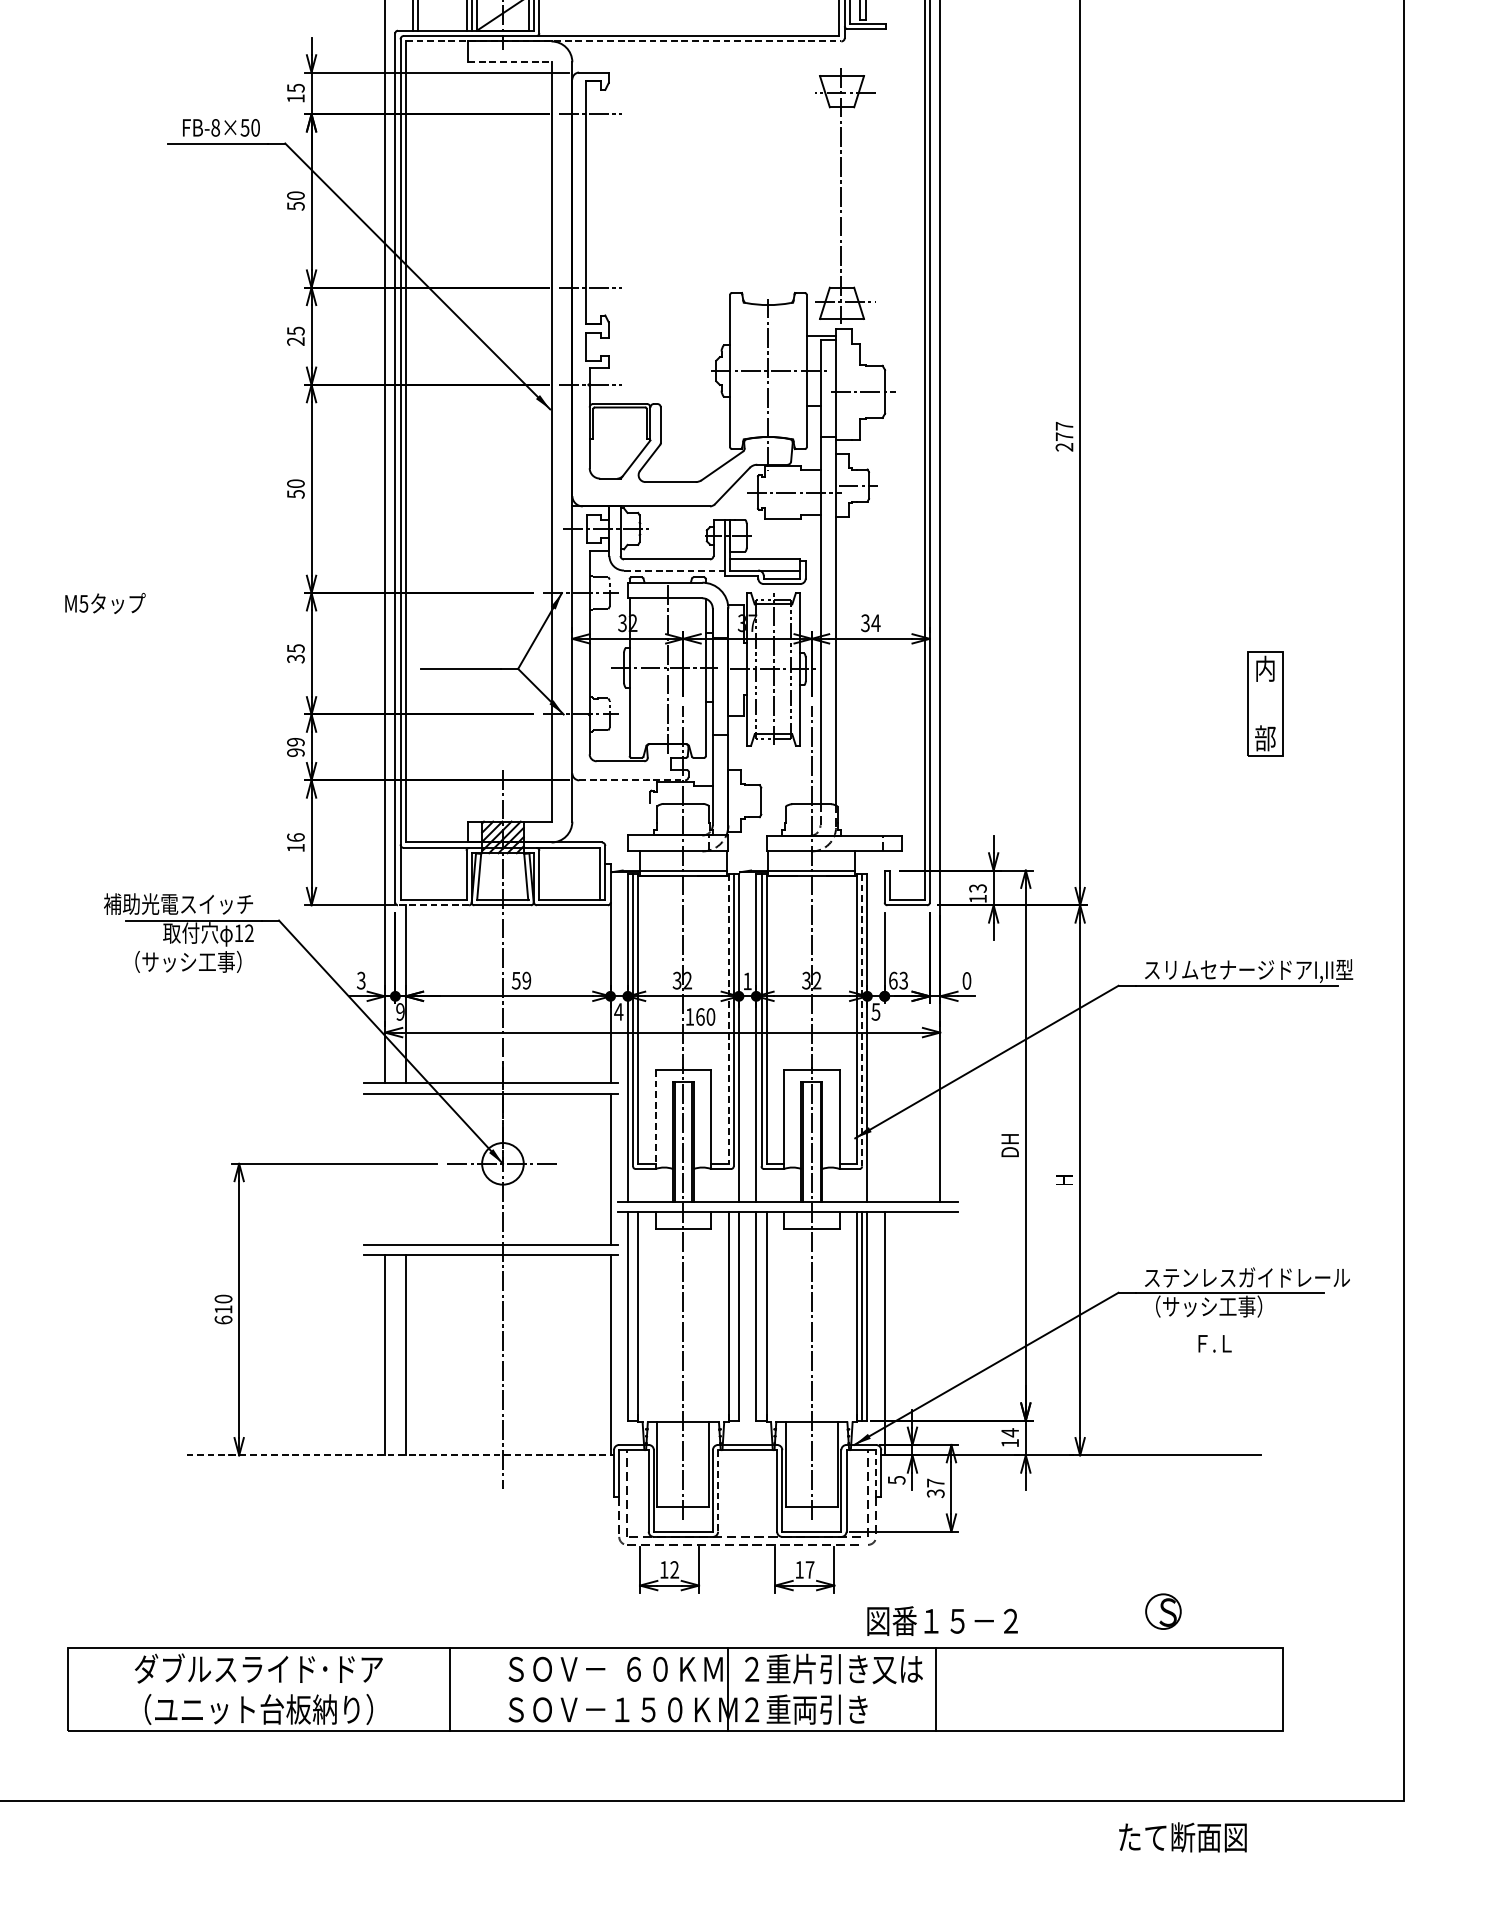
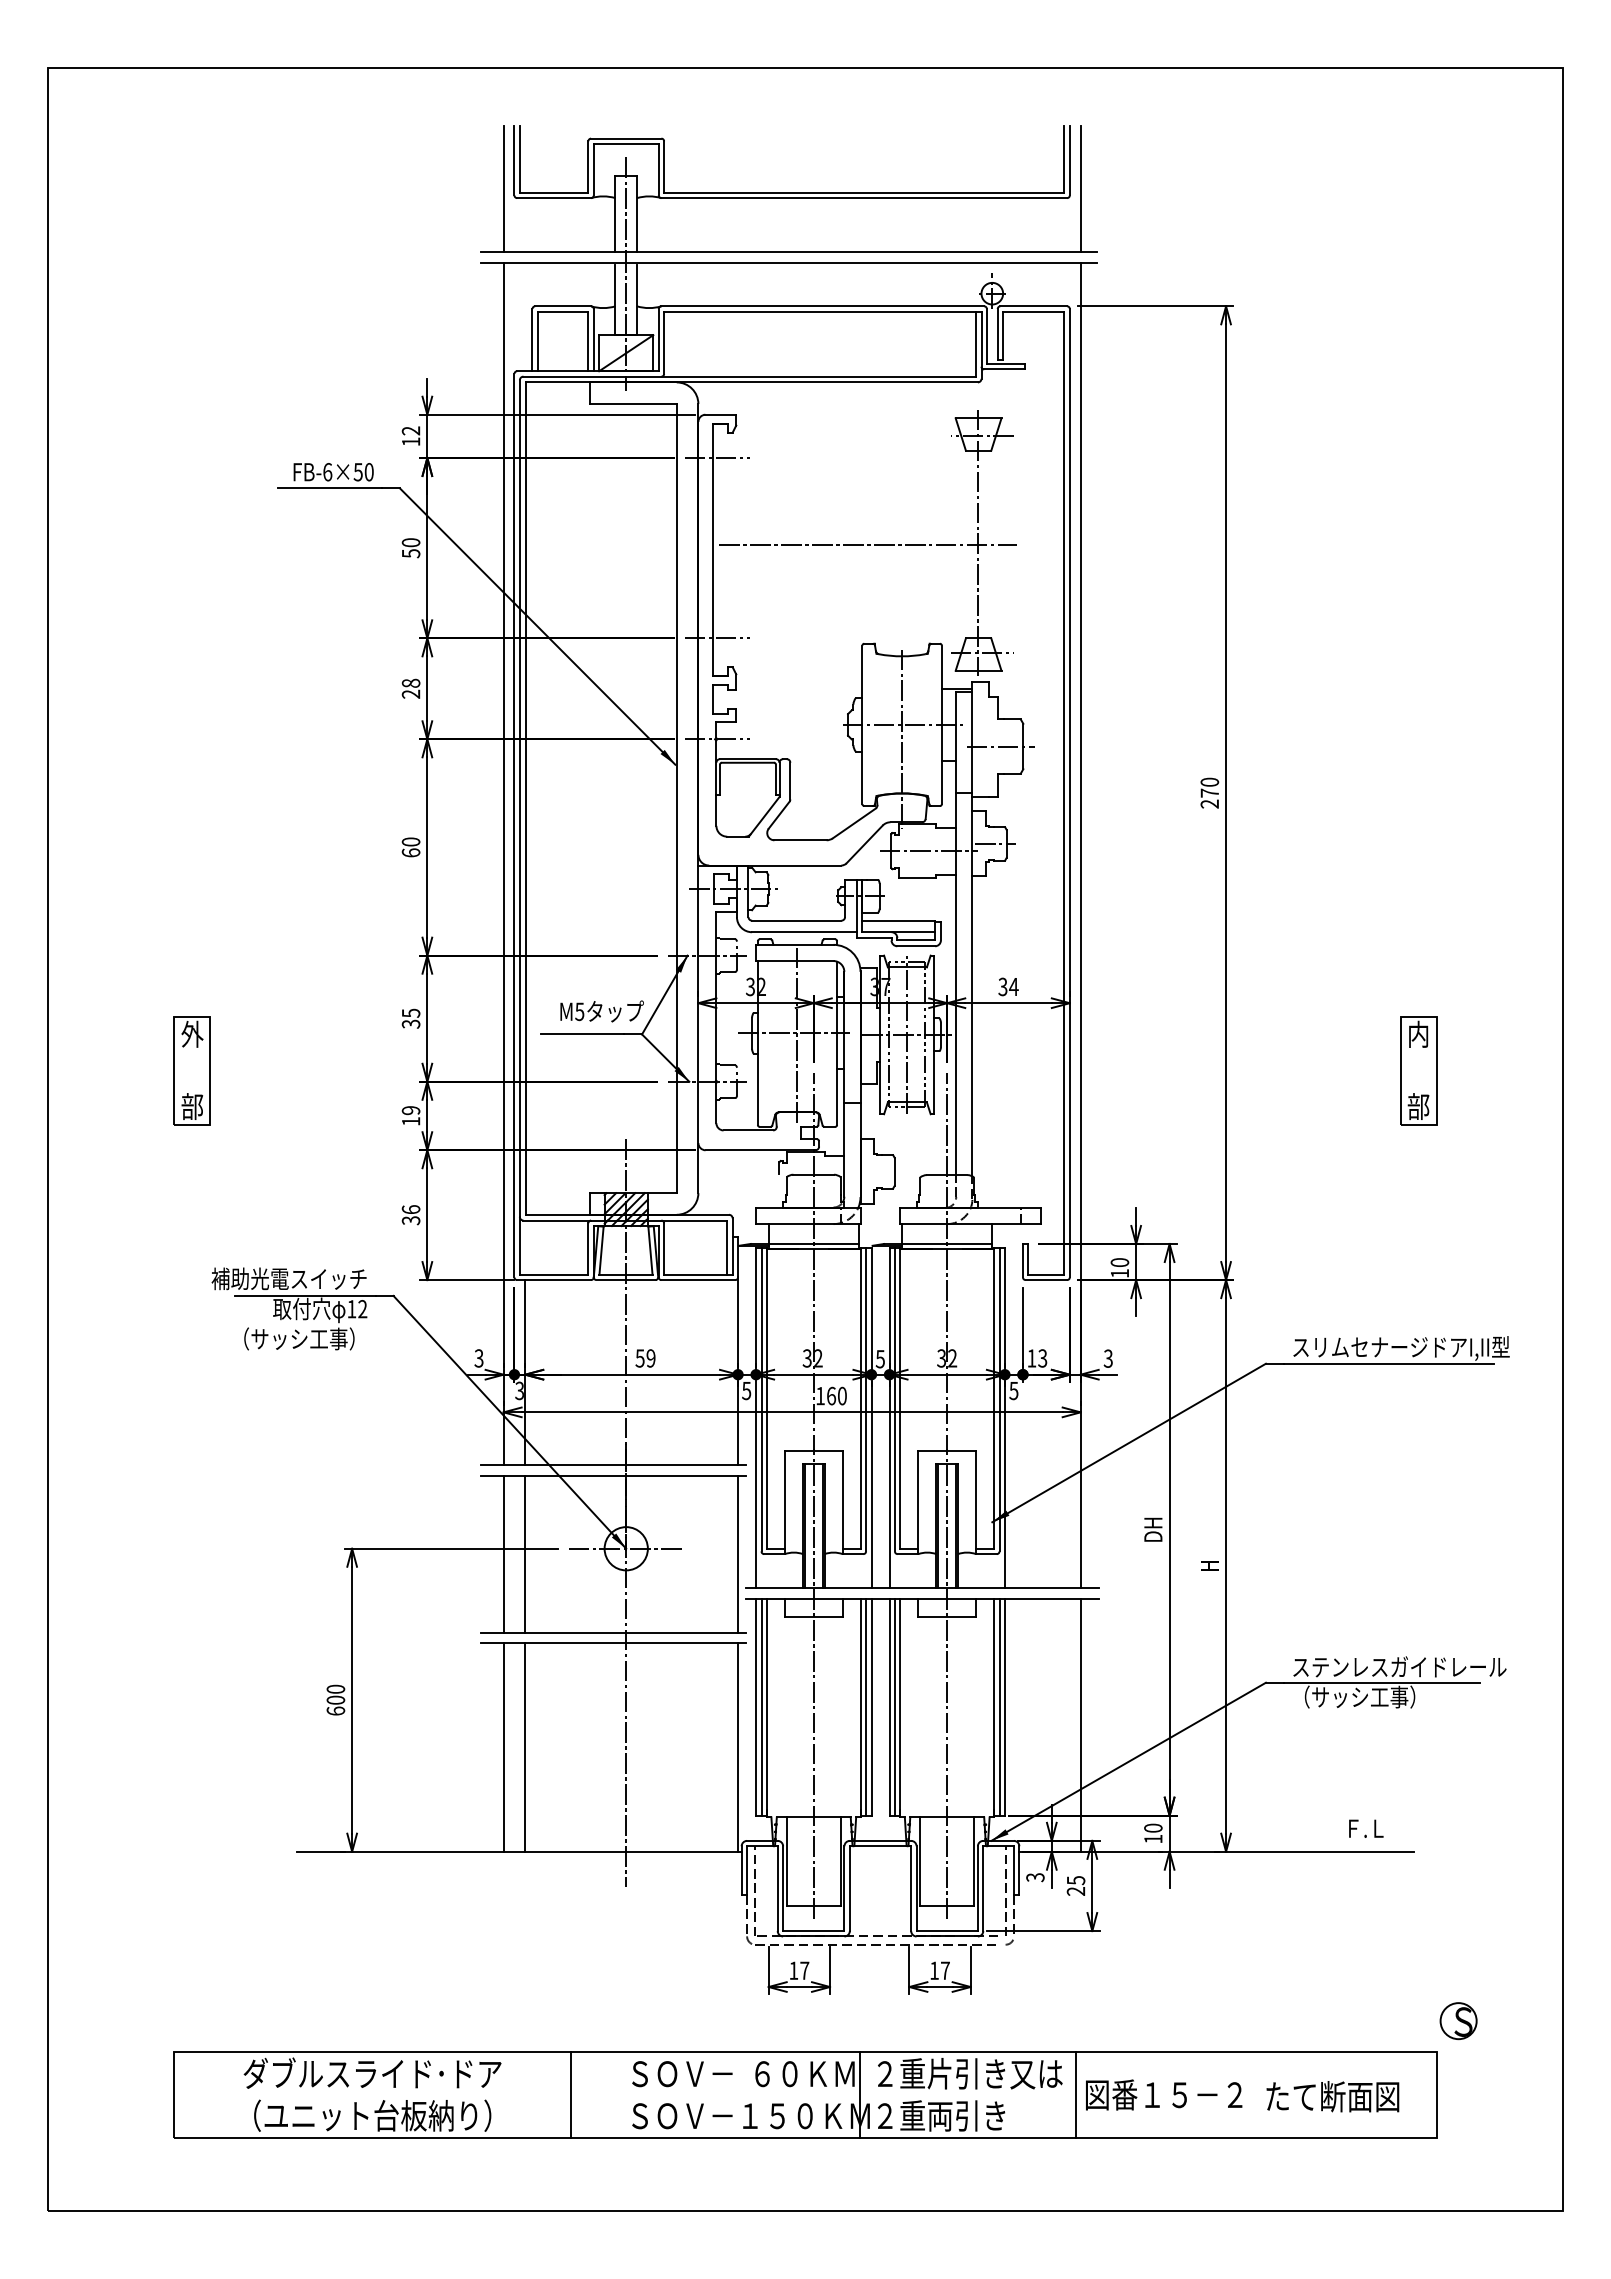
line: (624, 41) -> (752, 382), dashed -> solid
line: (509, 62) -> (633, 404), dashed -> solid
text: (295, 87) -> (410, 430), 15 -> 12
text: (215, 128) -> (327, 472), FB-8×50 -> FB-6×50
line: (735, 197) -> (867, 544), added
text: (295, 330) -> (410, 682), 25 -> 28
text: (1064, 425) -> (1209, 781), 277 -> 270
text: (295, 493) -> (410, 852), 50 -> 60
line: (674, 570) -> (804, 932), dashed -> solid
text: (104, 603) -> (601, 1011), moved
part: (84, 703) -> (191, 1070), added
text: (295, 752) -> (410, 1121), 99 -> 19
line: (632, 780) -> (760, 1150), dashed -> solid
text: (295, 847) -> (410, 1220), 16 -> 36
text: (977, 888) -> (1119, 1262), 13 -> 10
line: (433, 905) -> (554, 1280), dashed -> solid
text: (892, 980) -> (1031, 1358), 63 -> 13
text: (966, 980) -> (1107, 1358), 0 -> 3
text: (746, 981) -> (879, 1359), 1 -> 5
text: (400, 1012) -> (519, 1391), 9 -> 3
text: (618, 1012) -> (746, 1391), 4 -> 5
line: (728, 1019) -> (860, 1398), dashed -> solid
line: (862, 1020) -> (999, 1399), dashed -> solid
line: (655, 1117) -> (784, 1500), dashed -> solid
line: (384, 1168) -> (503, 1553), added
line: (405, 1168) -> (525, 1553), added
text: (223, 1308) -> (335, 1699), 610 -> 600
line: (633, 1315) -> (761, 1706), added
line: (734, 1315) -> (866, 1706), added
line: (761, 1315) -> (894, 1706), added
line: (885, 1332) -> (1080, 1724), moved
text: (1215, 1343) -> (1366, 1828), moved
text: (1010, 1433) -> (1153, 1828), 14 -> 10
line: (401, 1455) -> (520, 1851), dashed -> solid
line: (875, 1473) -> (1013, 1870), dashed -> solid
text: (895, 1480) -> (1034, 1877), 5 -> 3
text: (936, 1487) -> (1076, 1885), 37 -> 25
line: (717, 1491) -> (849, 1889), dashed -> solid
text: (674, 1569) -> (804, 1970), 12 -> 17
part: (1163, 1612) -> (1458, 2021), moved
text: (942, 1620) -> (1164, 2094), moved
text: (1182, 1837) -> (1332, 2096), moved

